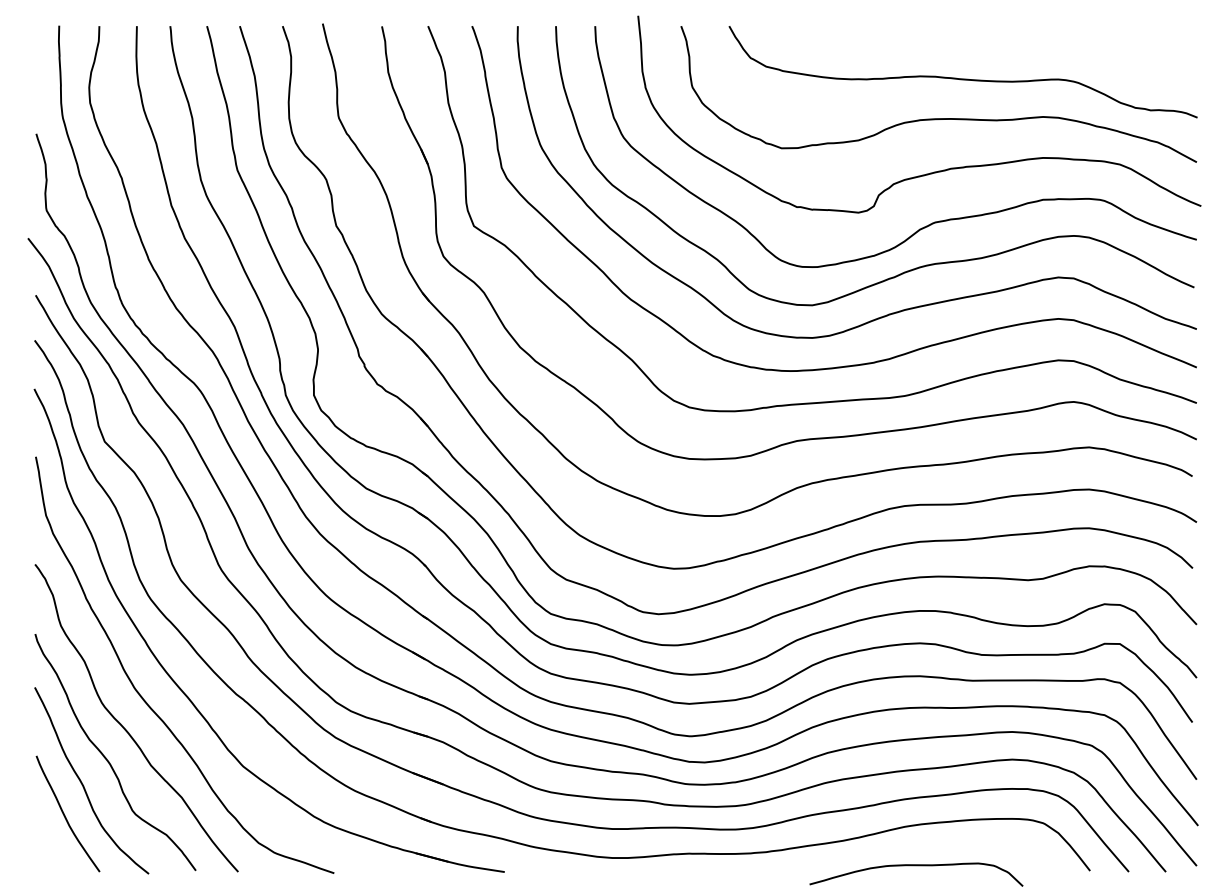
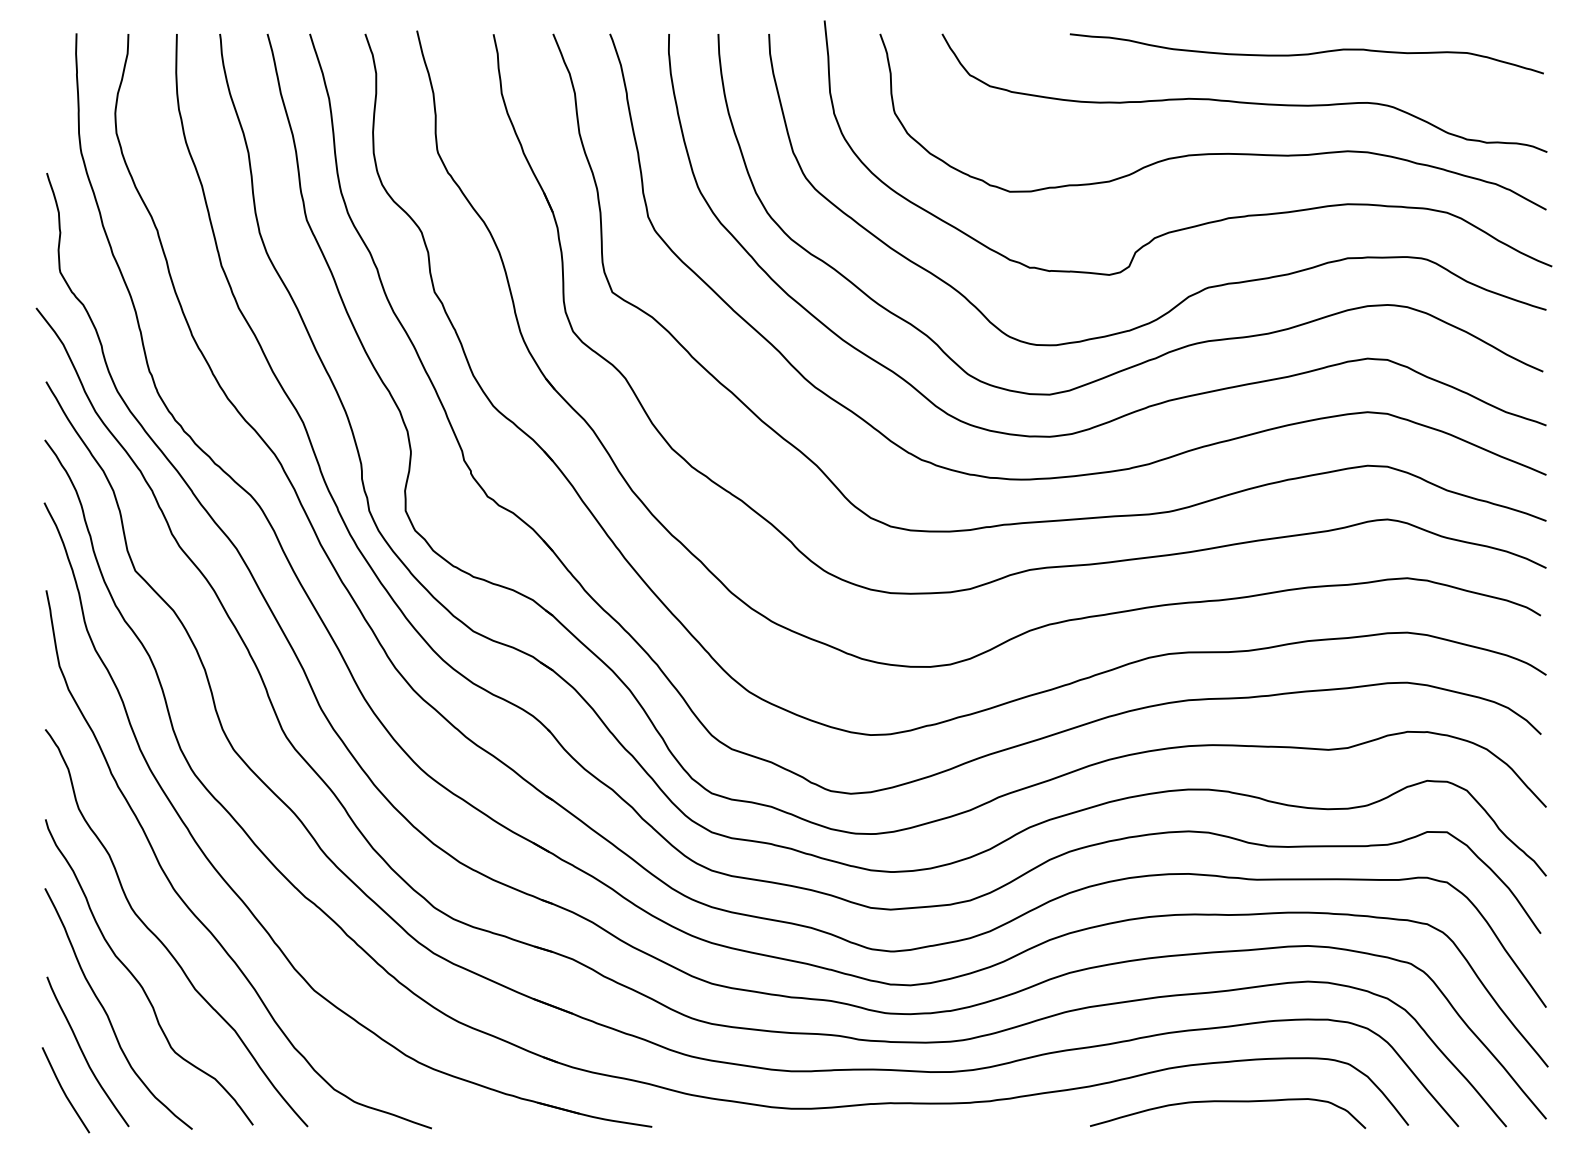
curve: (1011, 41) -> (1306, 53), added
curve: (49, 843) -> (63, 1090), added
curve: (916, 866) -> (1228, 1102), moved

